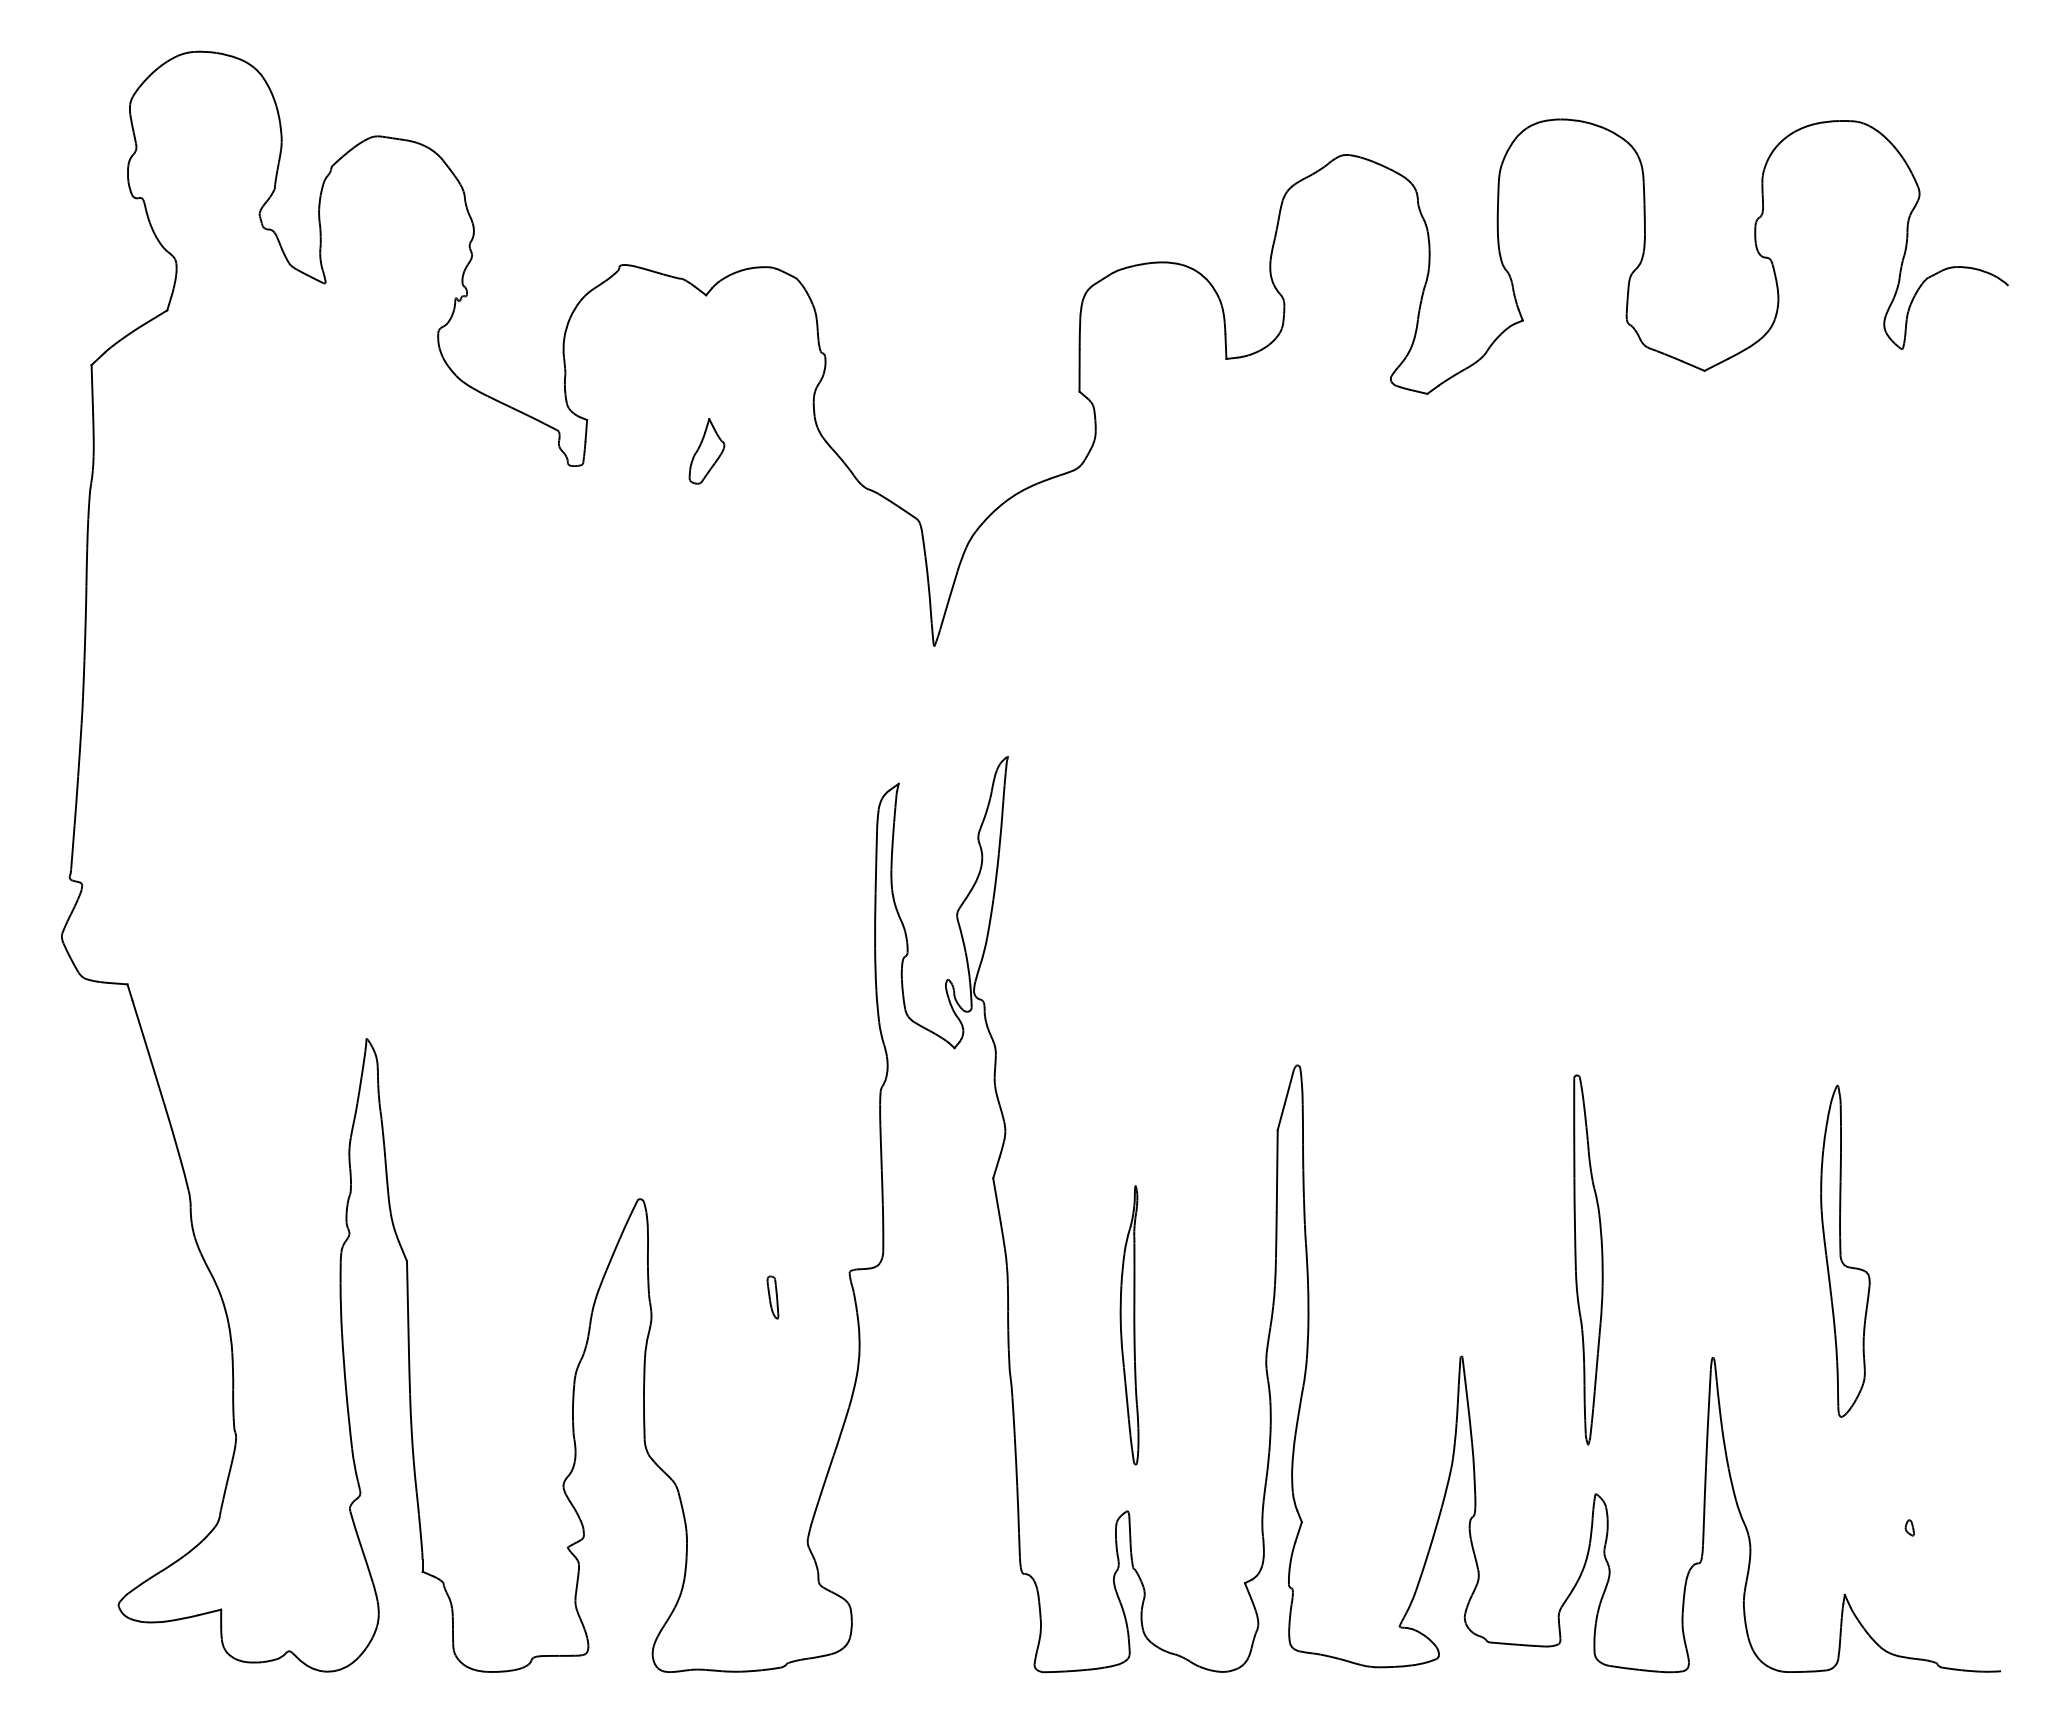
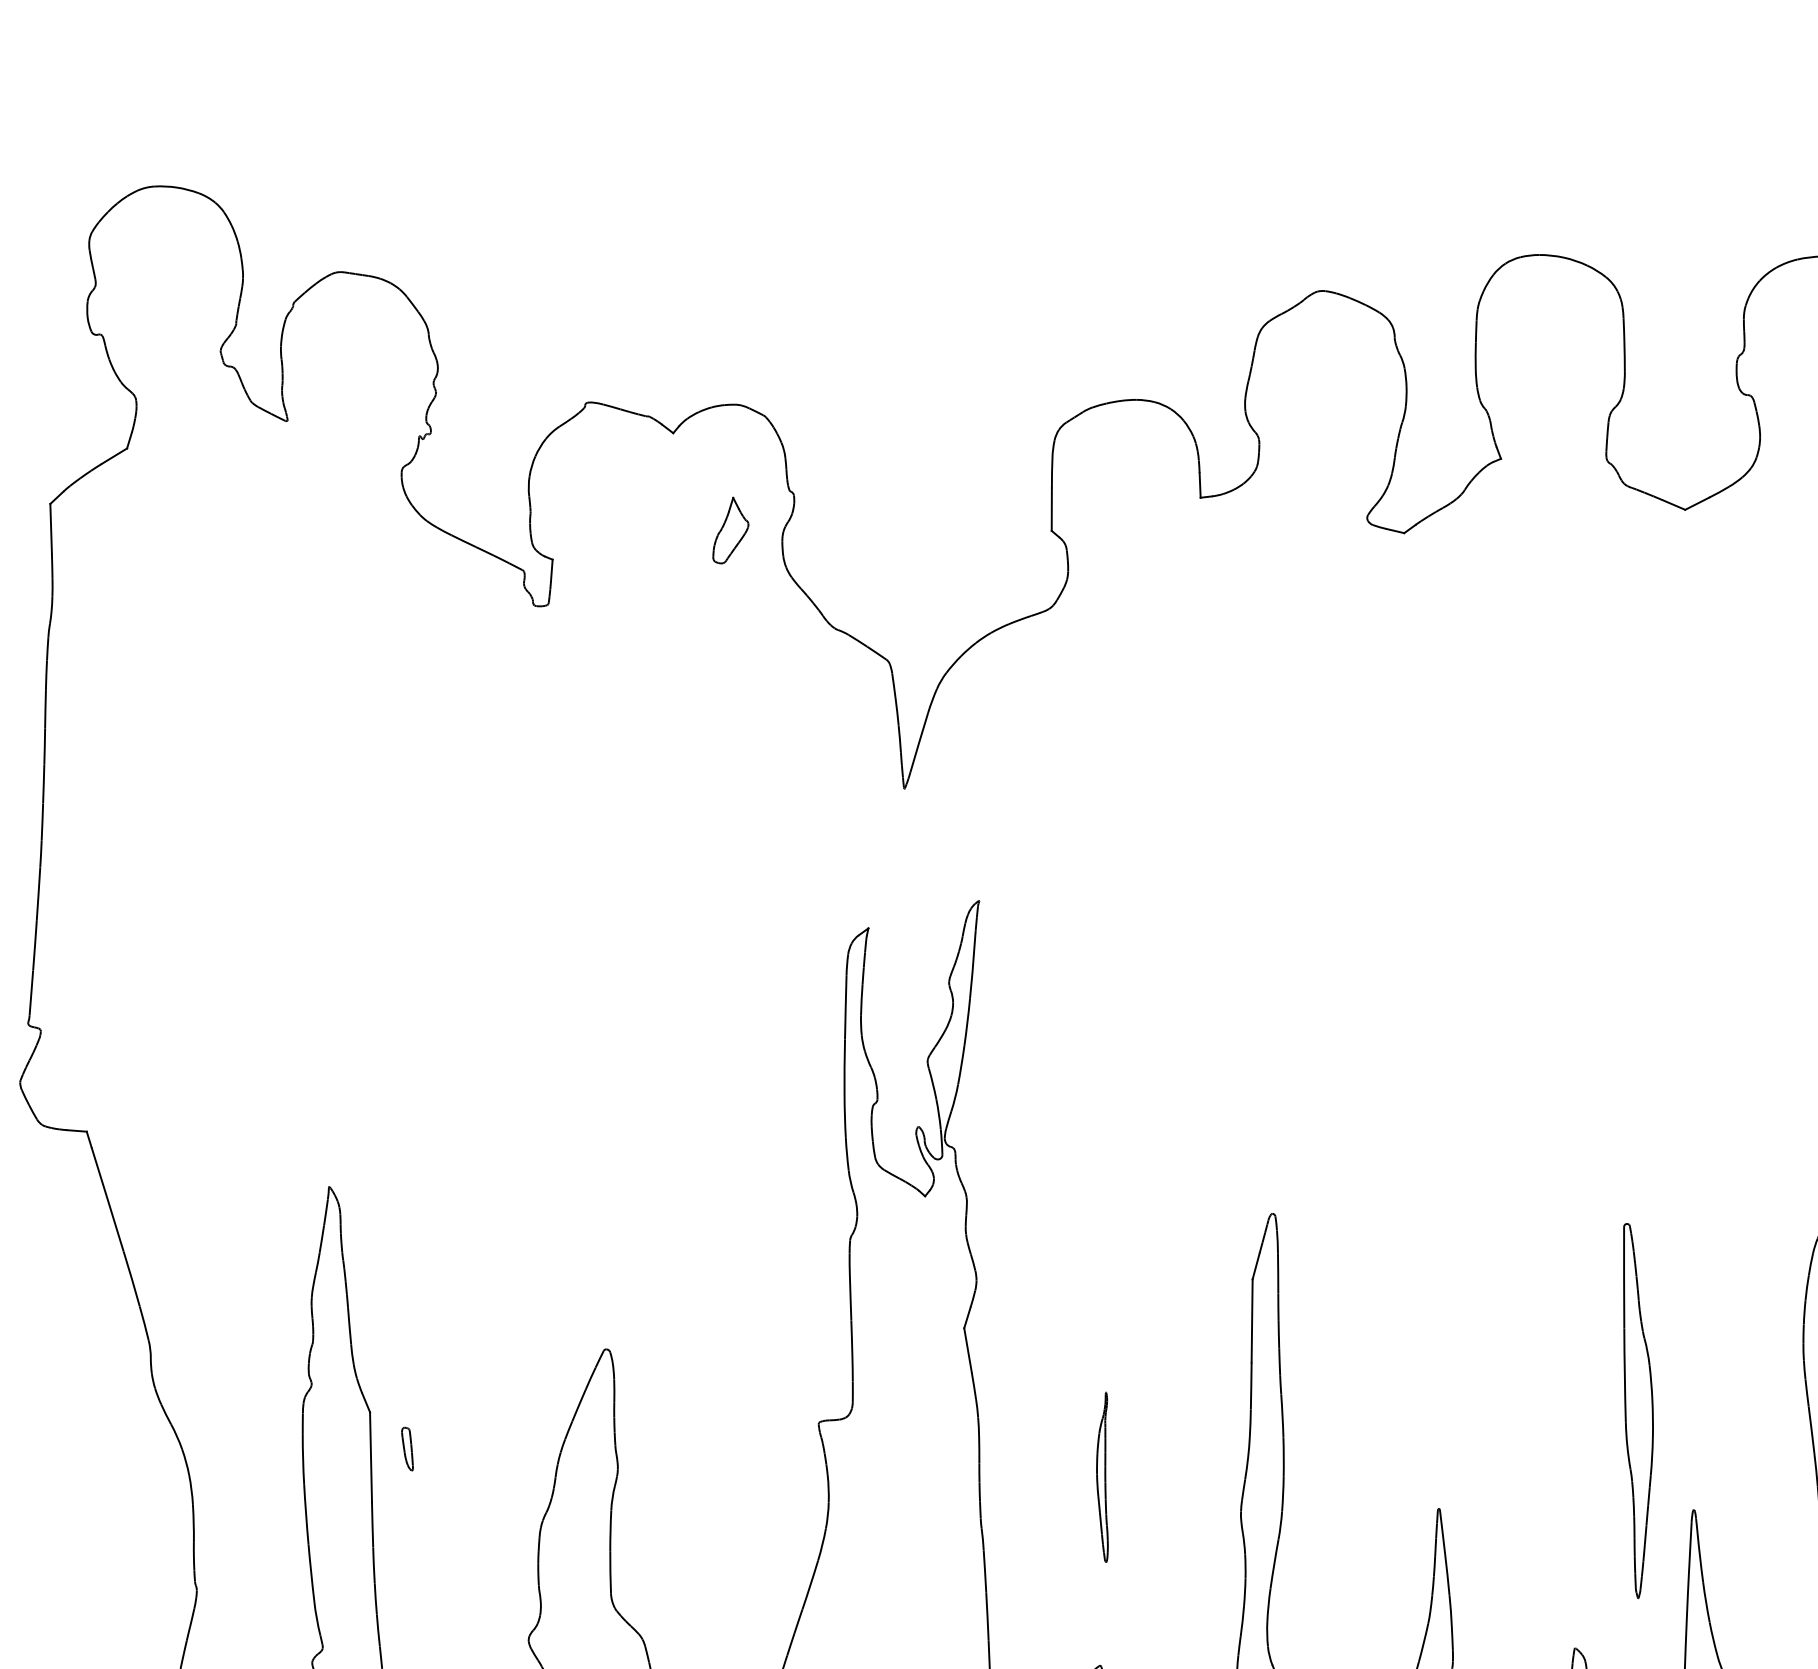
part: (706, 451) -> (730, 530), moved
part: (1588, 1259) -> (1638, 1410), moved
part: (772, 1297) -> (407, 1449), moved
part: (1129, 1325) -> (1102, 1477), size x0.6

